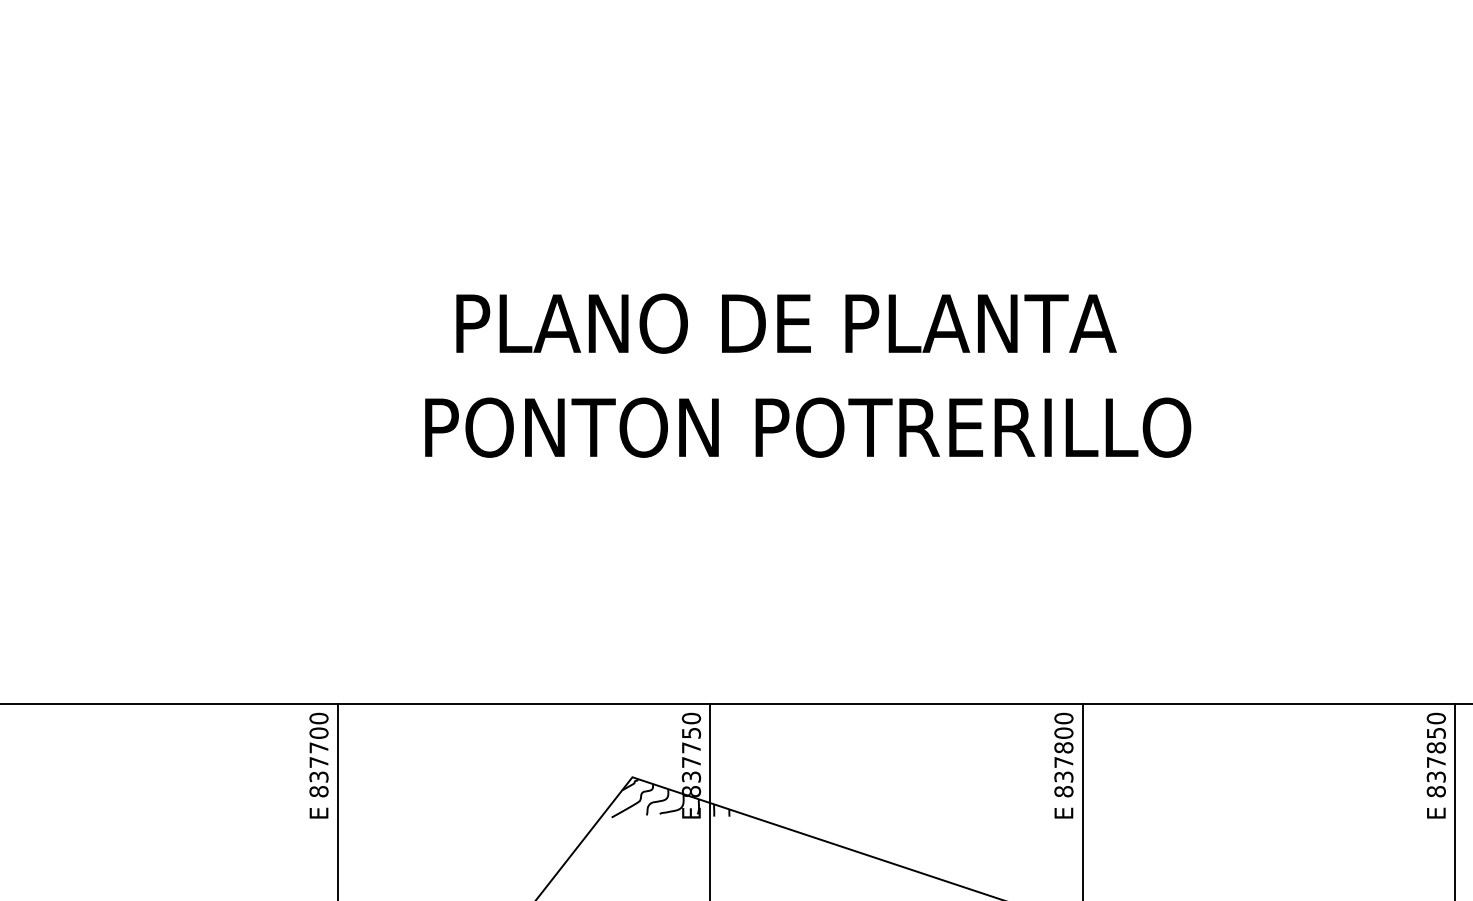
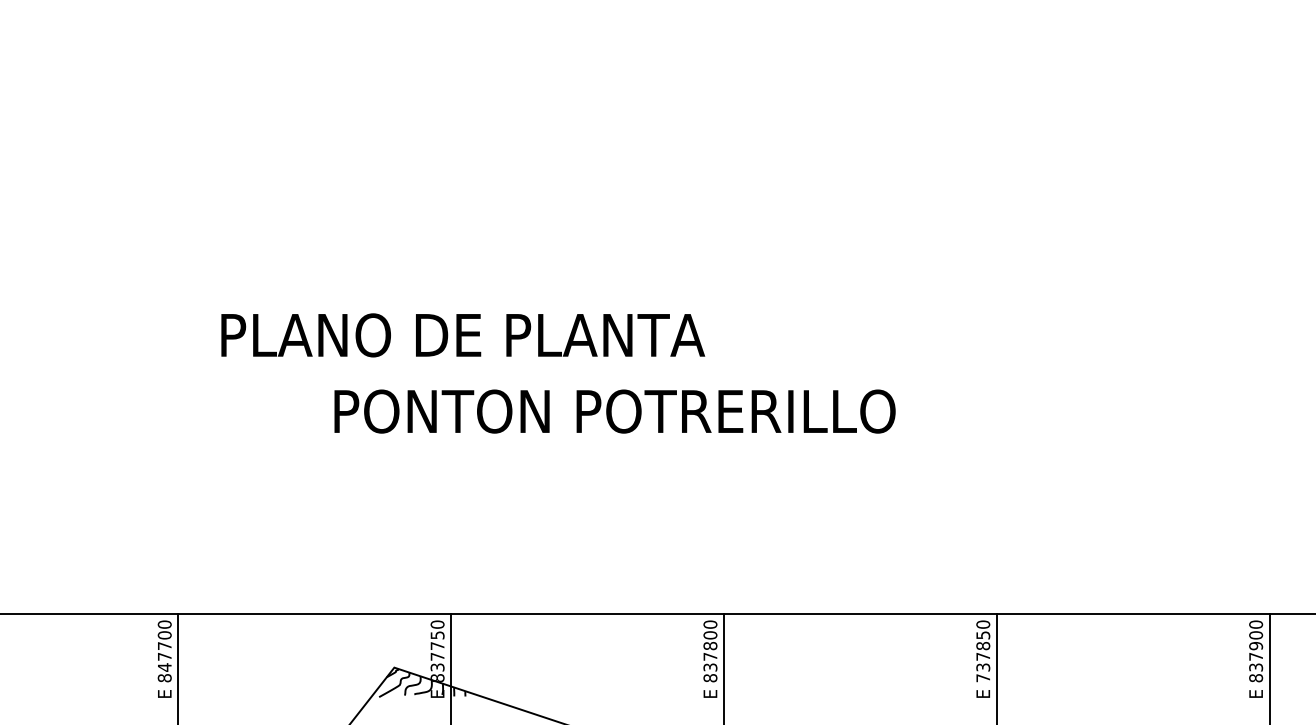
text: (786, 323) -> (463, 335), moved
text: (807, 427) -> (614, 411), moved
text: (318, 777) -> (164, 667), 837700 -> 847700
text: (1436, 792) -> (983, 678), 837850 -> 737850

